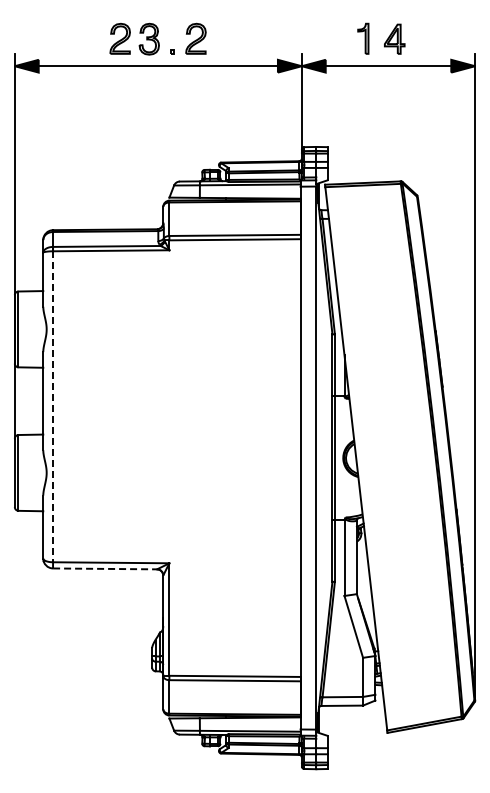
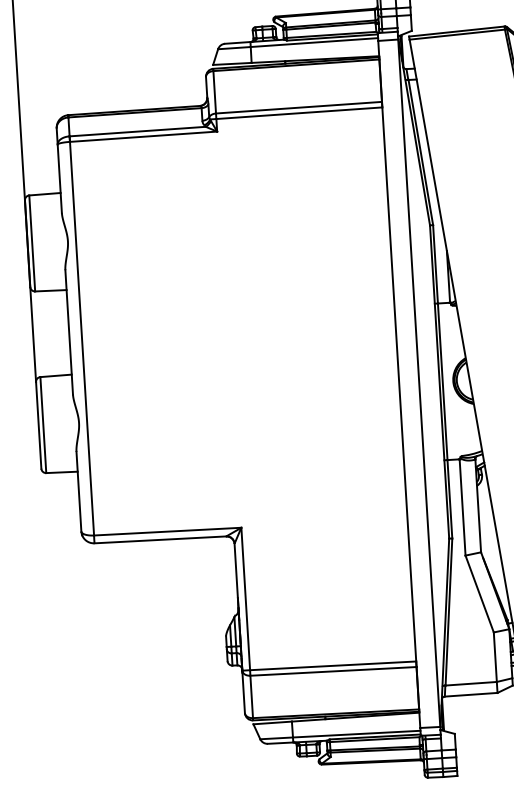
line: (53, 407) -> (82, 339), dashed -> solid
line: (105, 568) -> (160, 539), dashed -> solid

